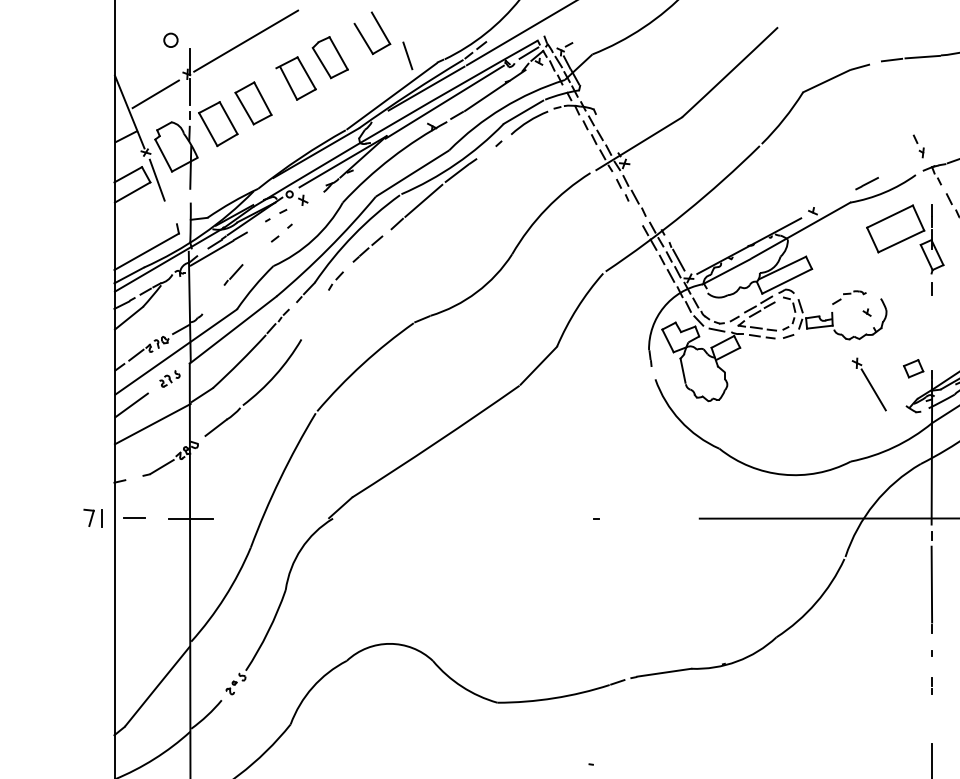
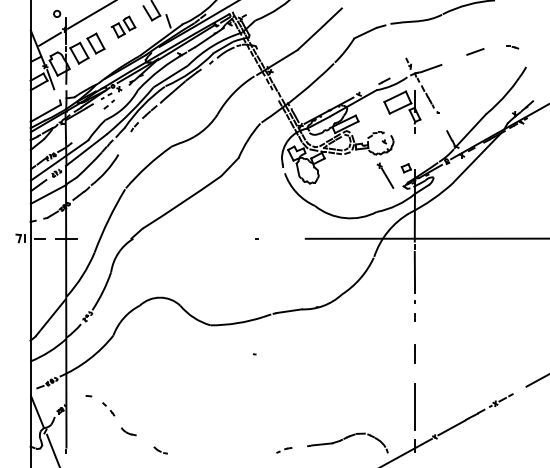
part: (312, 67) -> (123, 26), size x0.7
line: (233, 273) -> (86, 123), removed

